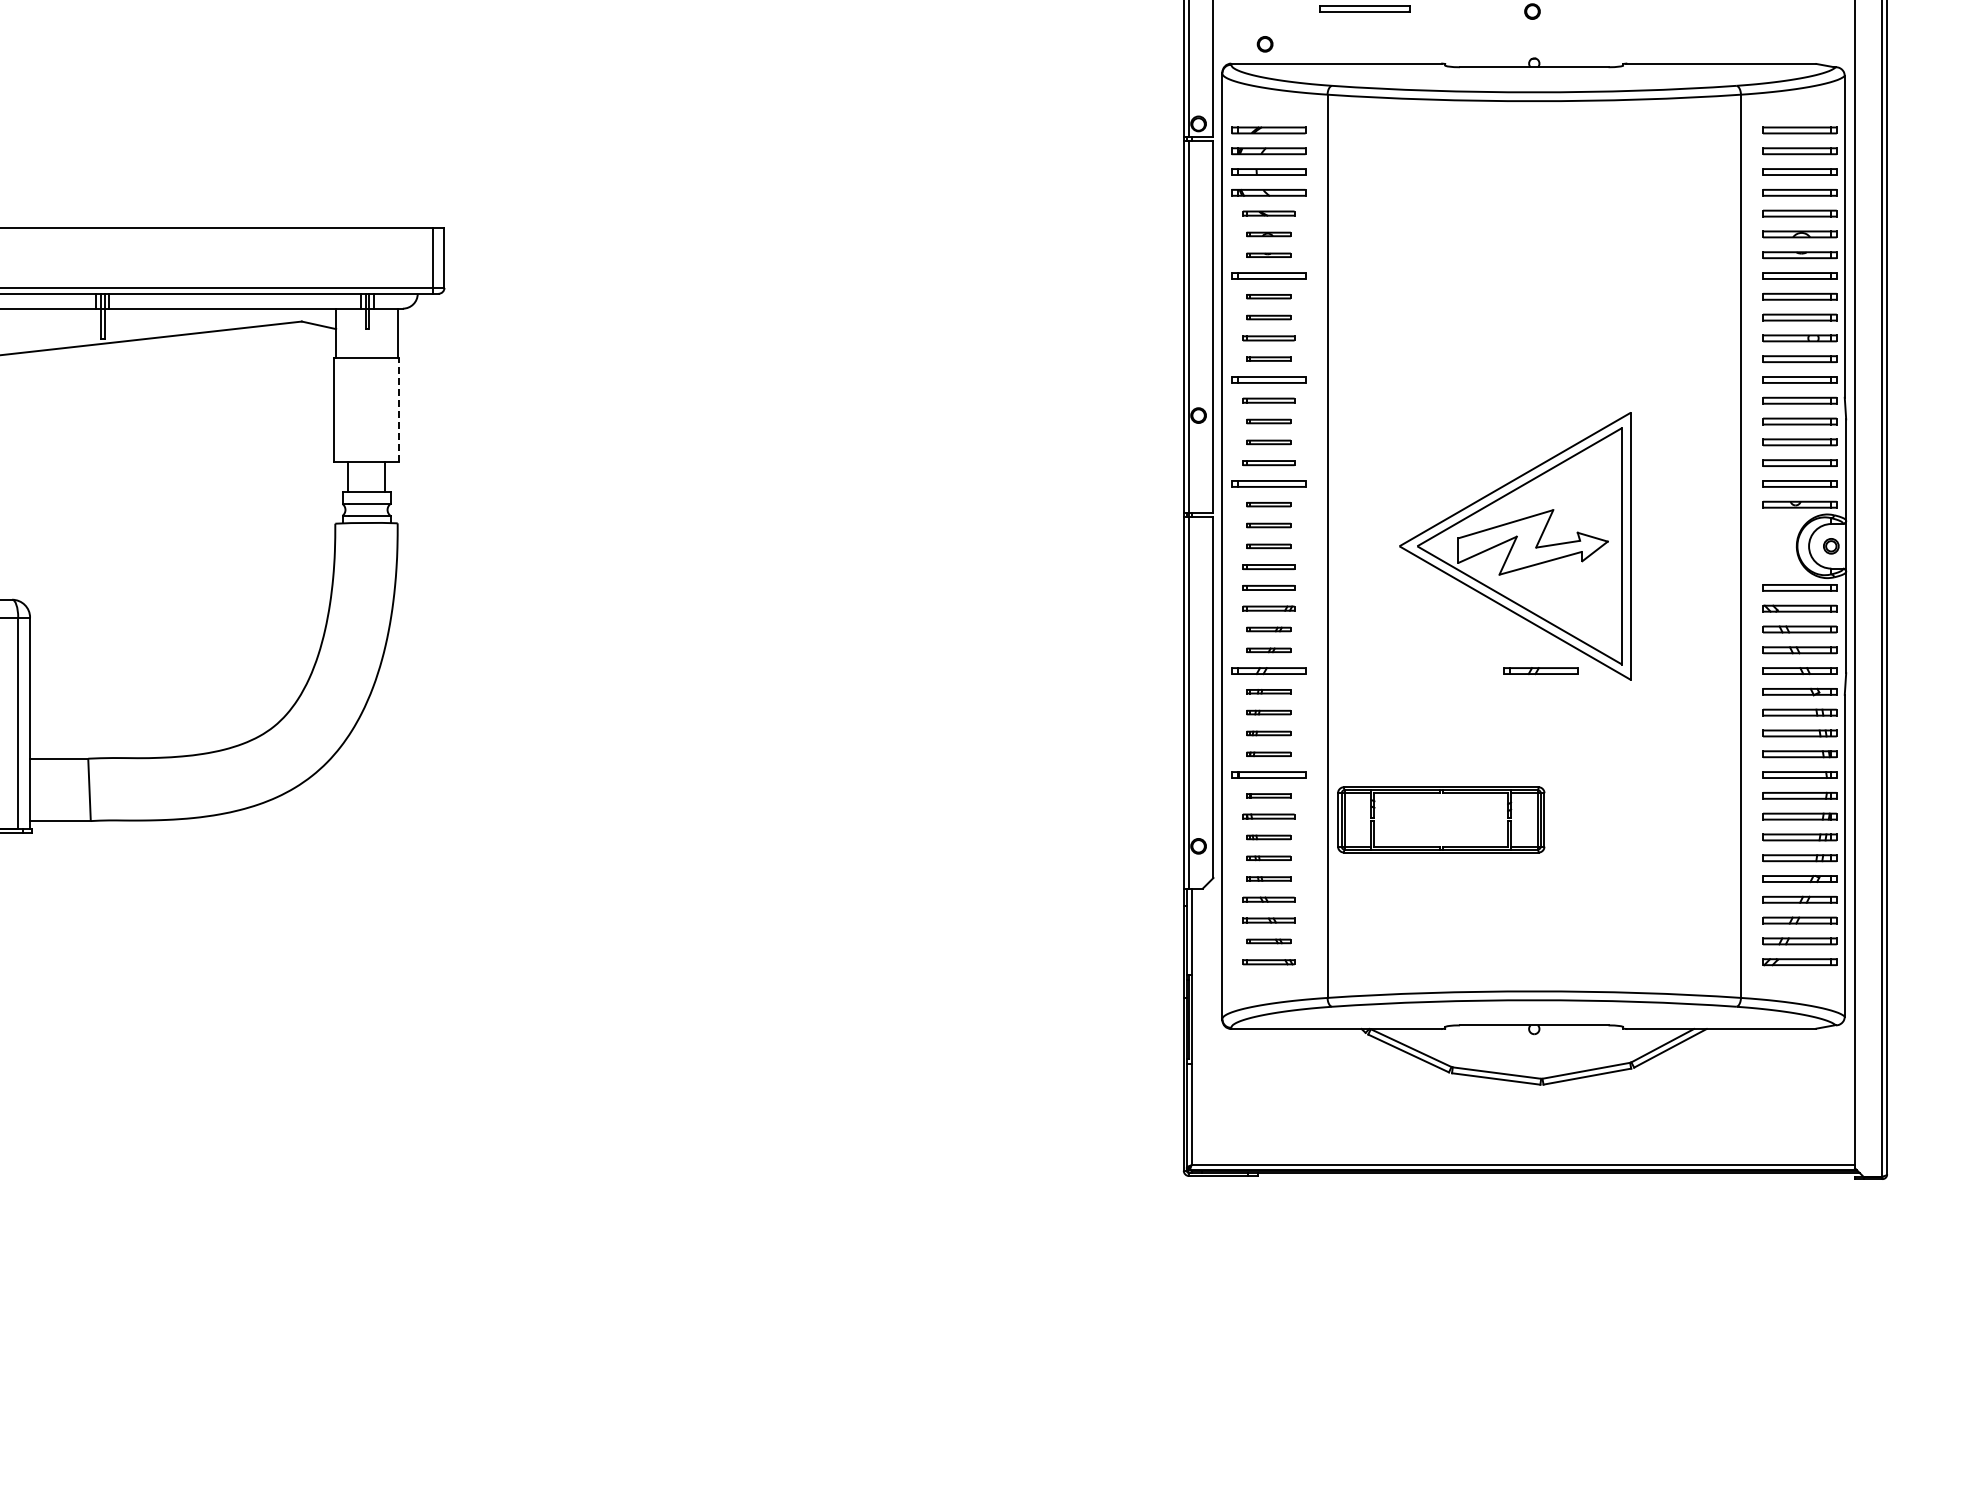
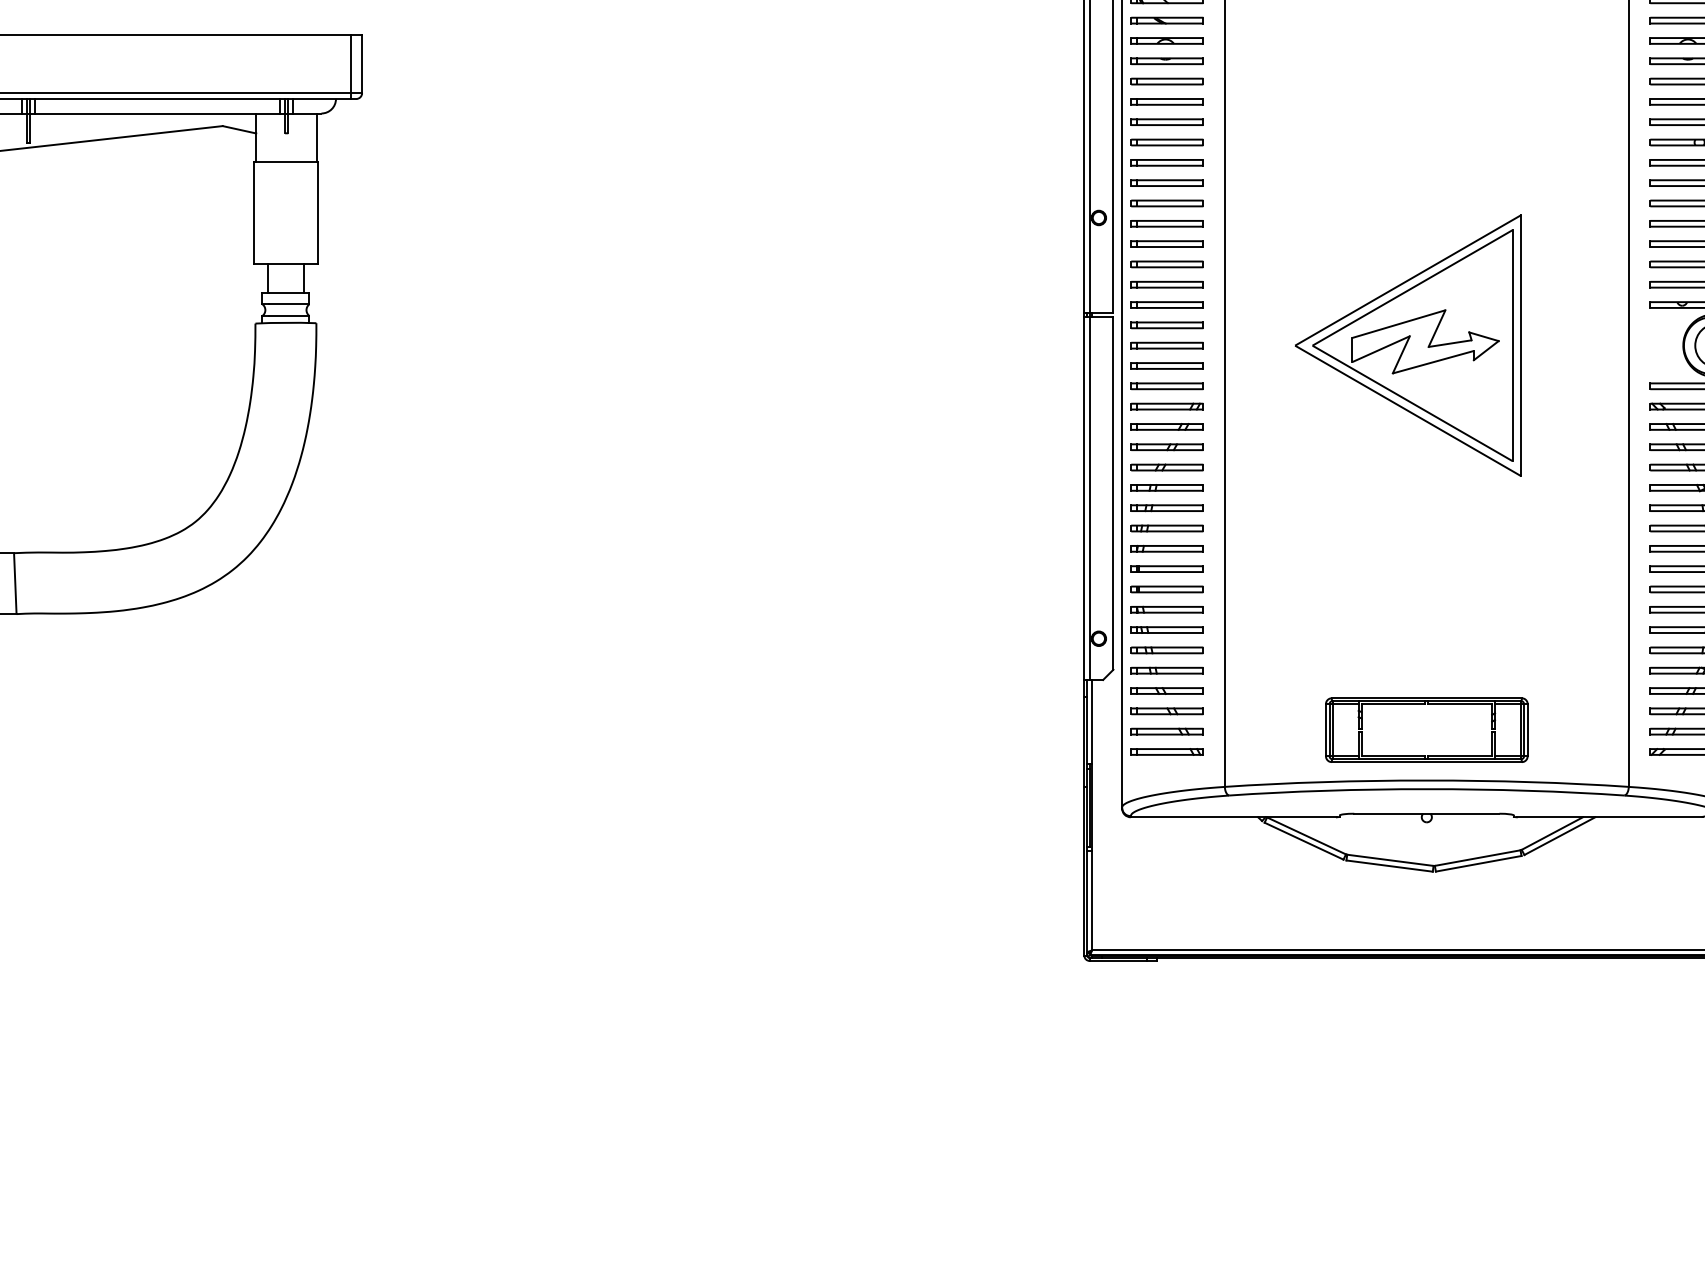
part: (1268, 213) -> (1167, 20), size x1.43
part: (1268, 234) -> (1167, 41), size x1.67
part: (1268, 255) -> (1167, 61), size x1.67
part: (1268, 296) -> (1167, 101), size x1.67
part: (1268, 317) -> (1167, 122), size x1.67
part: (1268, 338) -> (1167, 142), size x1.43
part: (1268, 358) -> (1167, 162), size x1.67
part: (1268, 400) -> (1167, 203), size x1.43
line: (399, 410) -> (318, 212), dashed -> solid
part: (1268, 421) -> (1167, 223), size x1.67
part: (1268, 442) -> (1167, 244), size x1.67
part: (1268, 462) -> (1167, 263), size x1.43
part: (1268, 504) -> (1167, 304), size x1.67
part: (1268, 525) -> (1167, 325), size x1.67
part: (1268, 546) -> (1167, 345), size x1.67
part: (1268, 566) -> (1167, 365), size x1.43
part: (1268, 587) -> (1167, 385), size x1.43
part: (1268, 608) -> (1167, 406), size x1.43
part: (1268, 629) -> (1167, 426), size x1.67
part: (1268, 650) -> (1167, 447), size x1.67
part: (1540, 671) -> (1432, 467), removed
part: (1268, 691) -> (1167, 487), size x1.67
part: (1268, 712) -> (1167, 508), size x1.67
part: (1268, 733) -> (1167, 528), size x1.67
part: (1268, 754) -> (1167, 549), size x1.67
part: (1268, 795) -> (1167, 589), size x1.67
part: (1268, 816) -> (1167, 609), size x1.43
part: (1441, 819) -> (1427, 729), moved
part: (1268, 837) -> (1167, 630), size x1.67
part: (1268, 858) -> (1167, 650), size x1.67
part: (1268, 878) -> (1167, 670), size x1.67
part: (1268, 899) -> (1167, 690), size x1.43
part: (1268, 920) -> (1167, 711), size x1.43
part: (1268, 941) -> (1167, 731), size x1.67
part: (1268, 962) -> (1167, 752), size x1.43

